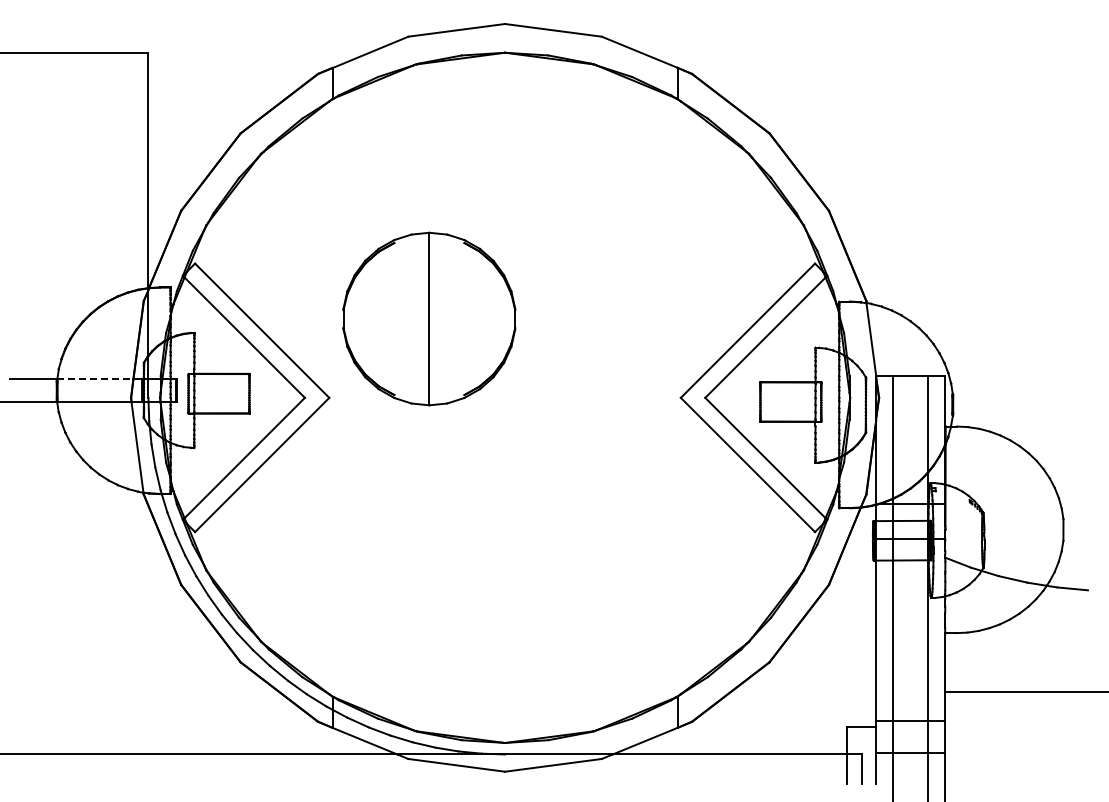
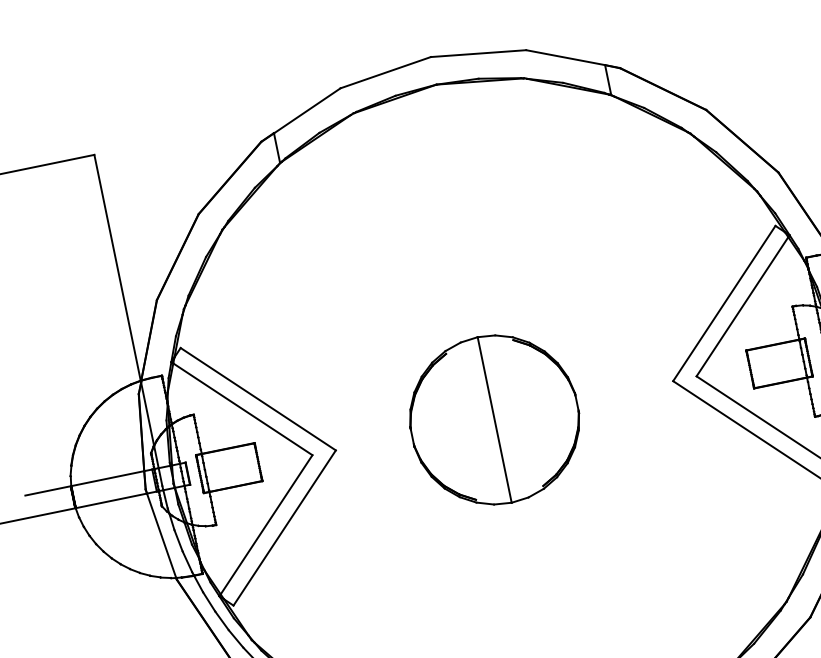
part: (429, 318) -> (494, 419), moved
line: (95, 379) -> (107, 478), dashed -> solid

